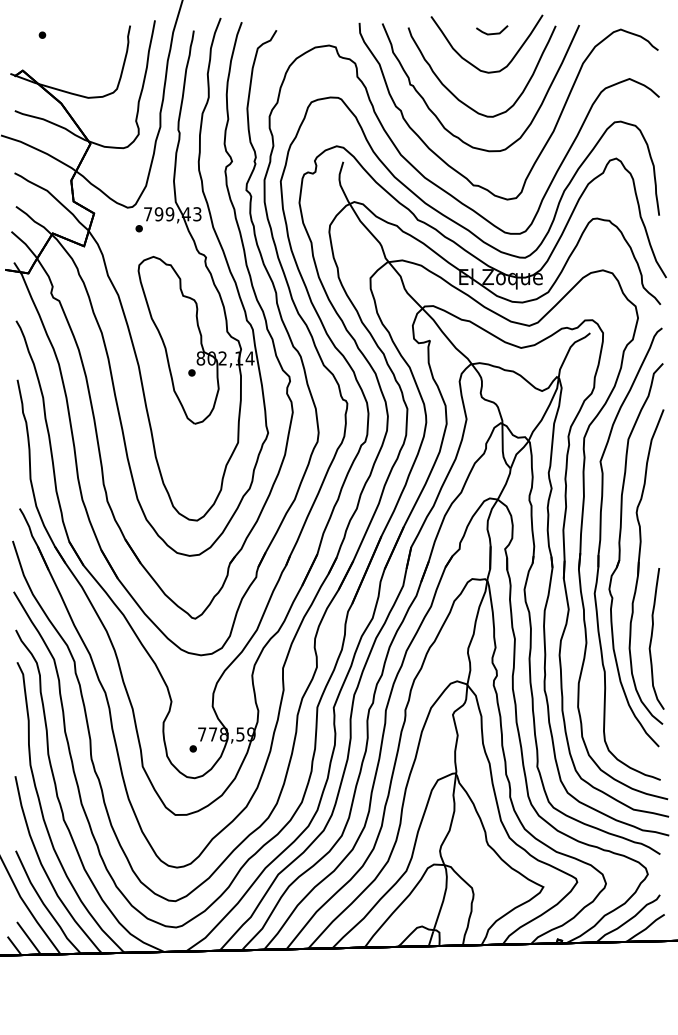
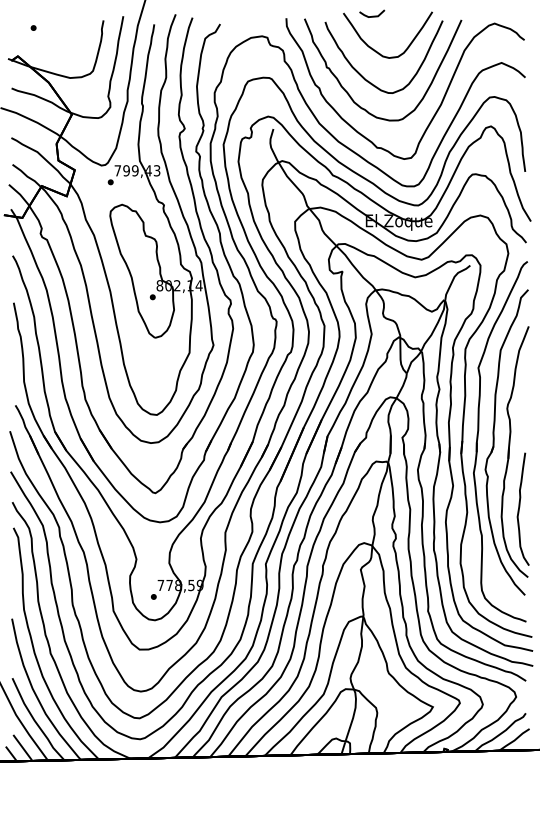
line: (492, 33) -> (372, 16), moved

